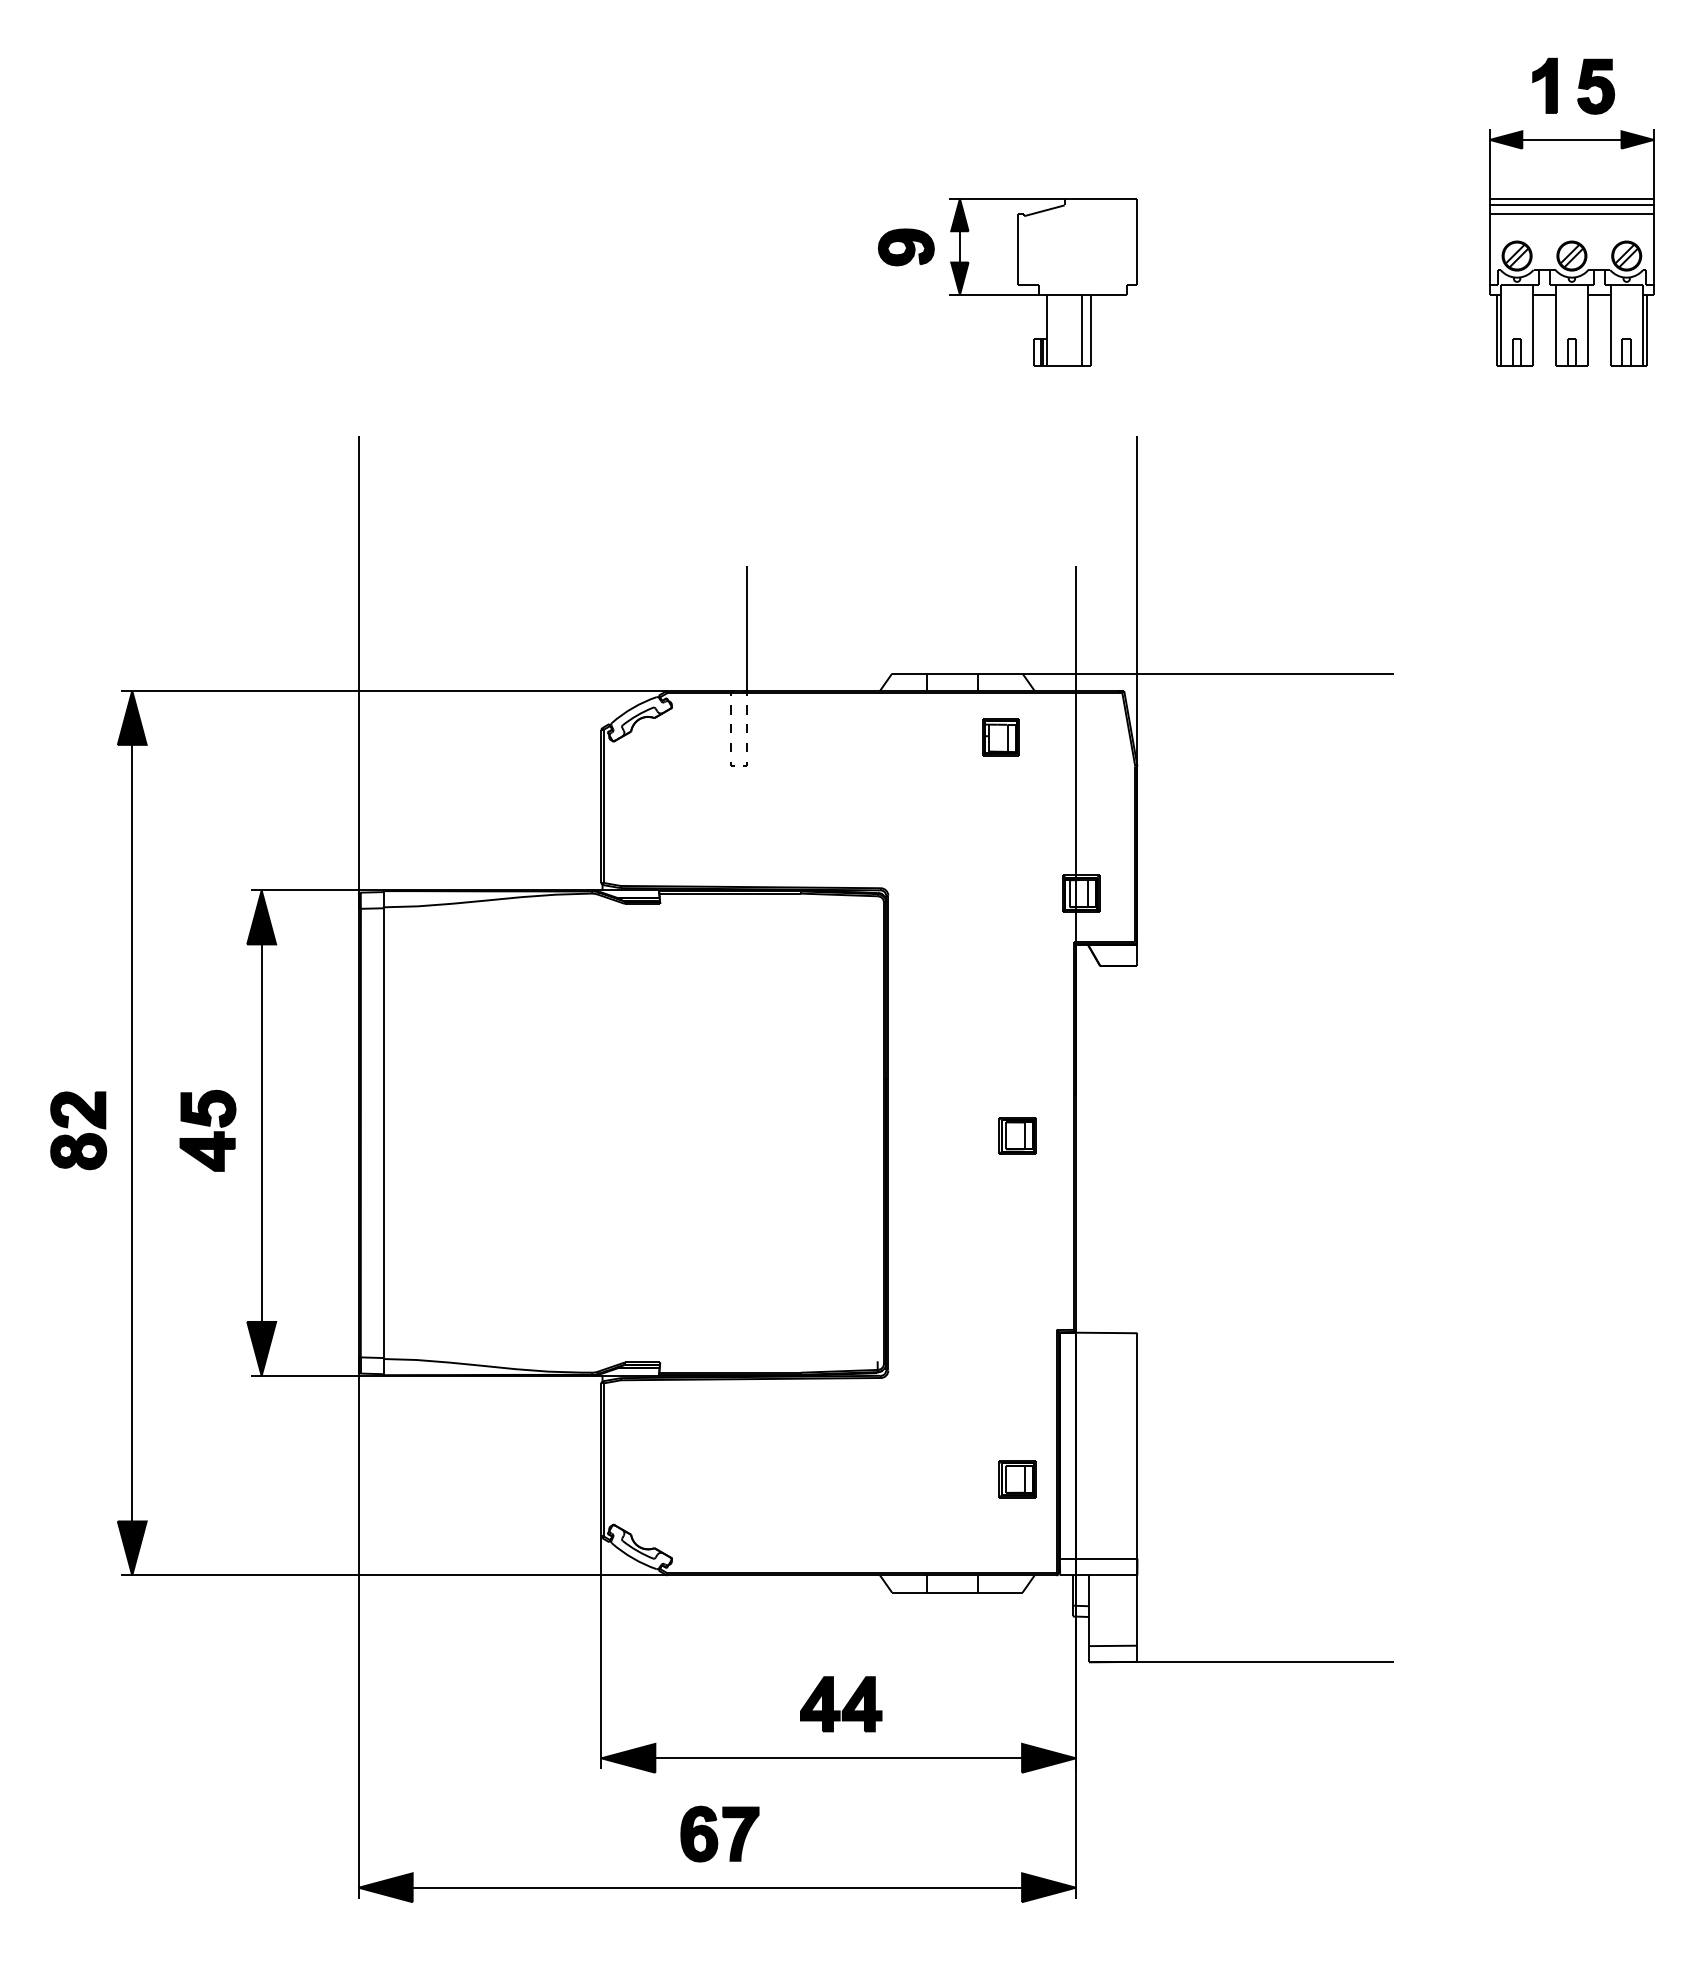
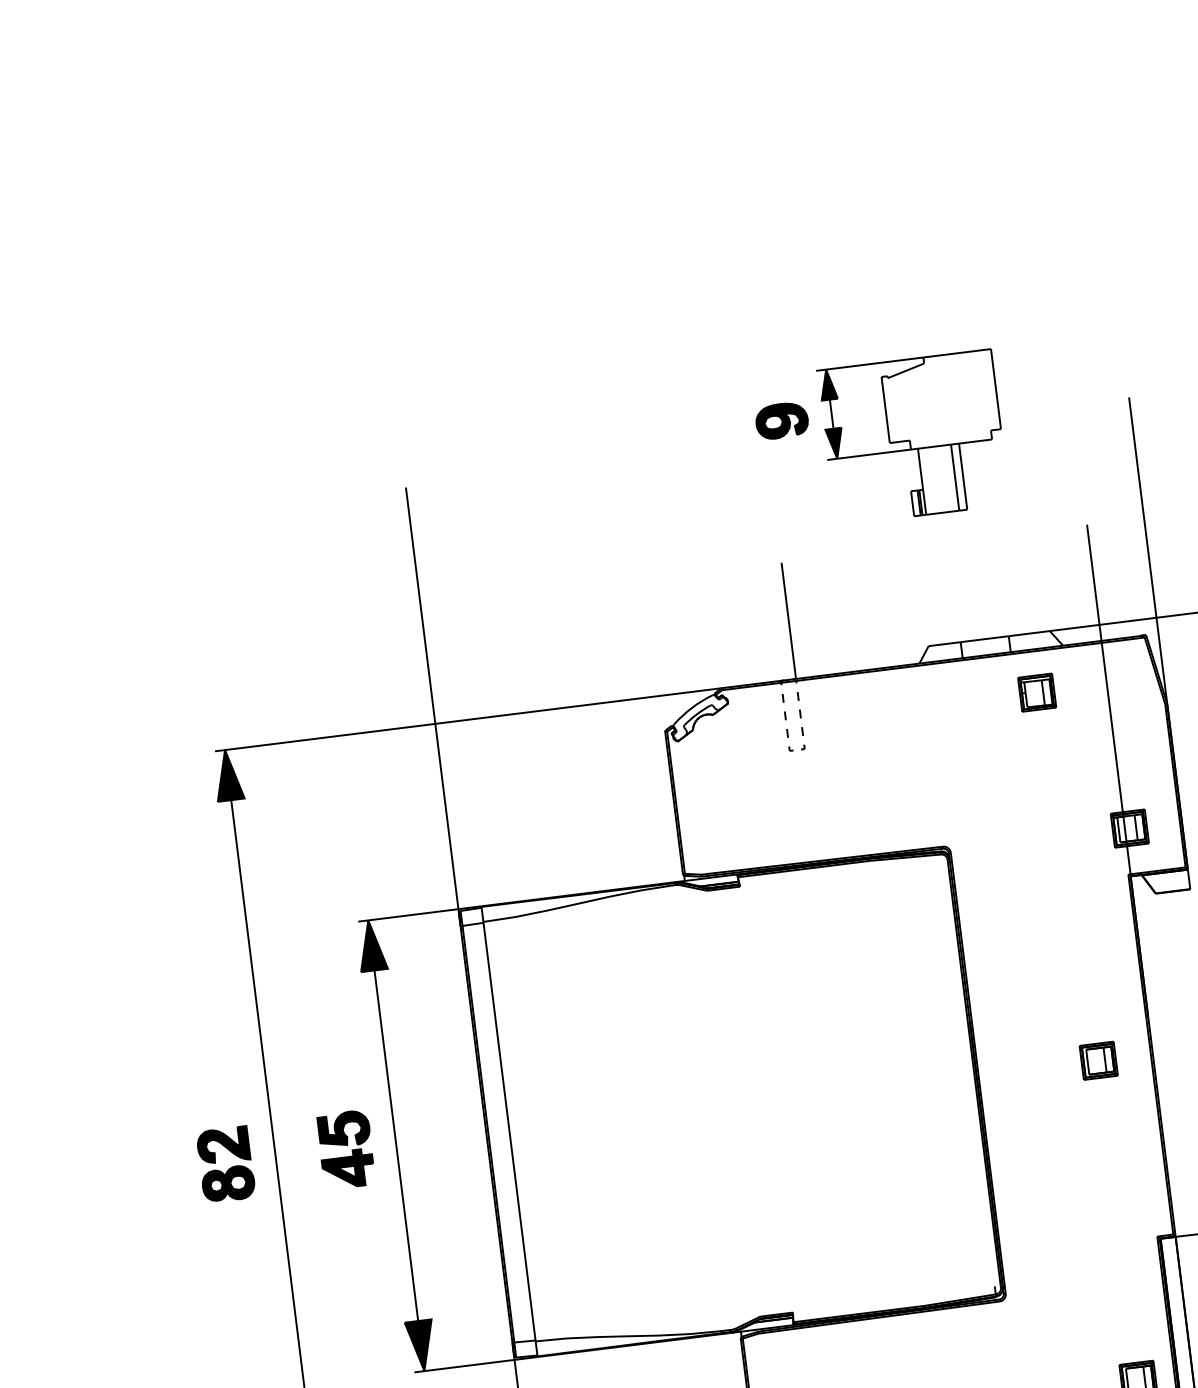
part: (1007, 282) -> (879, 441), moved

